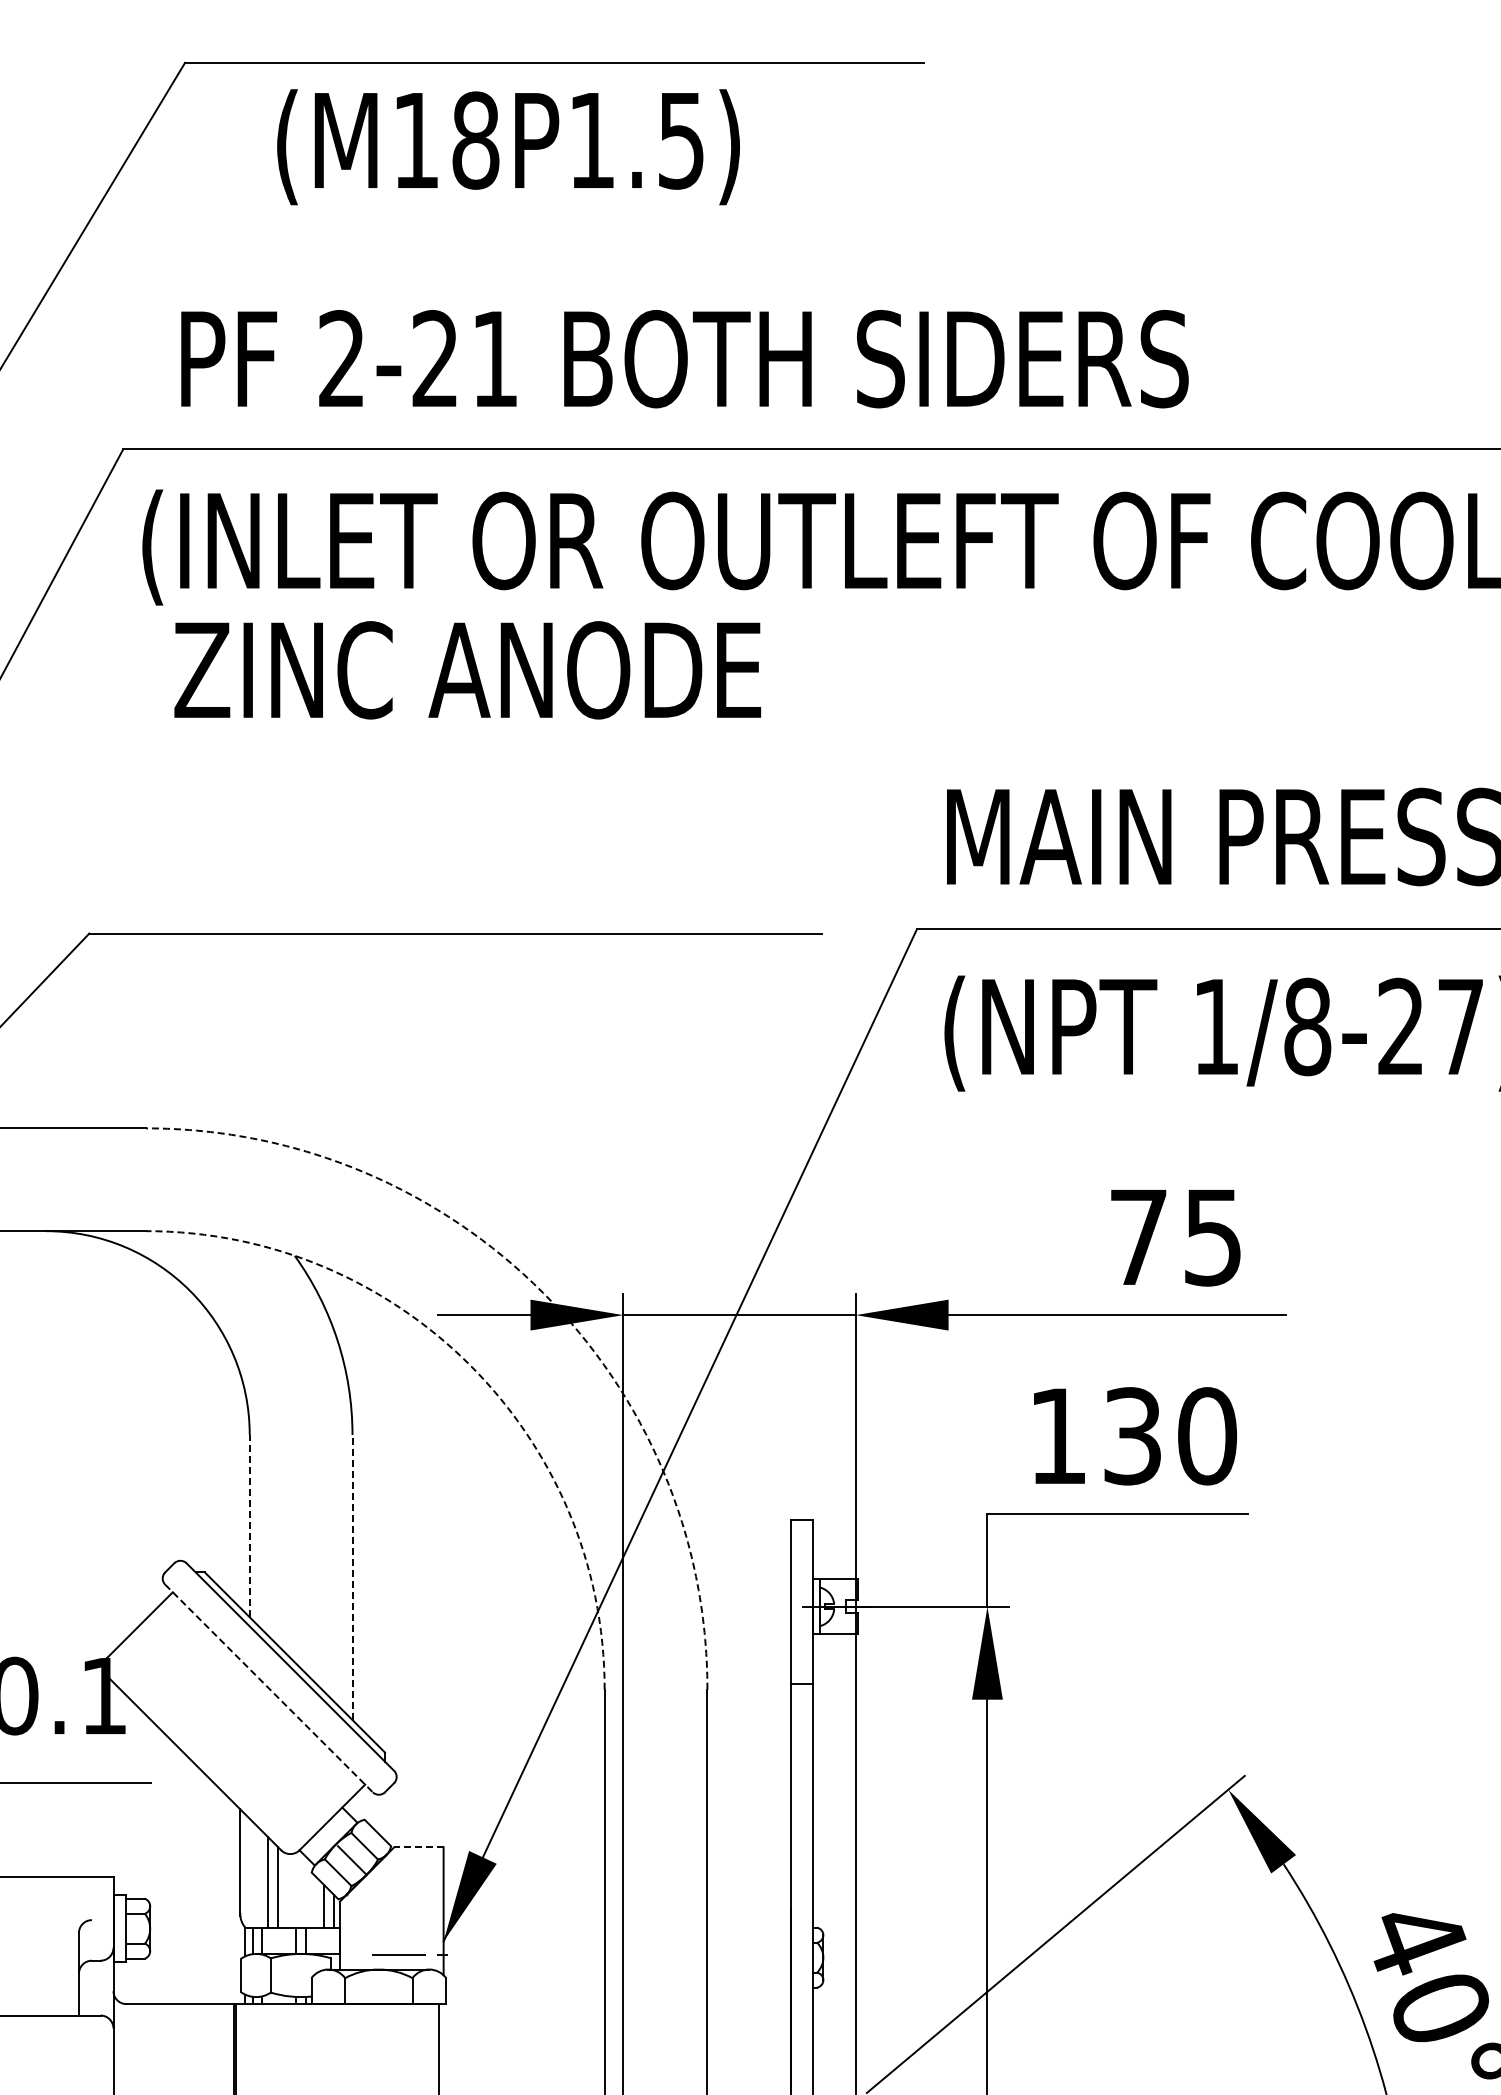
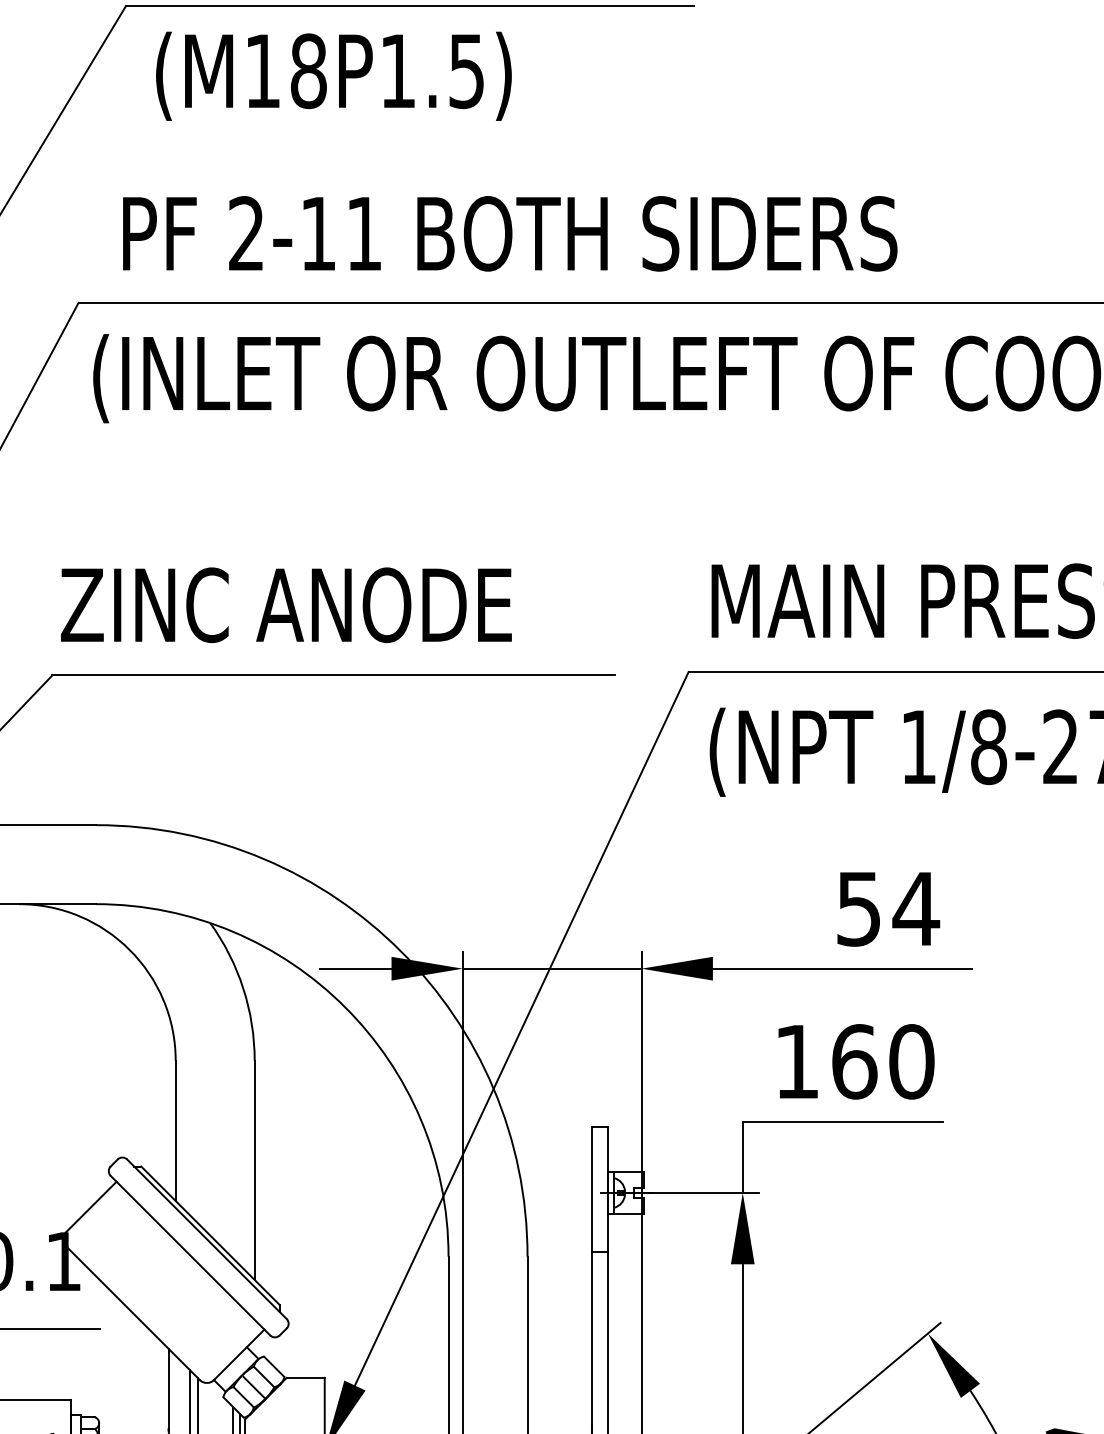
text: (508, 147) -> (333, 76), moved
text: (434, 358) -> (317, 233), 2-21 -> 2-11
text: (467, 670) -> (286, 605), moved
text: (1177, 1237) -> (888, 909), 75 -> 54
arc: (543, 1292) -> (401, 951), dashed -> solid
arc: (470, 1365) -> (345, 1007), dashed -> solid
text: (1133, 1436) -> (855, 1062), 130 -> 160
line: (249, 1525) -> (175, 1130), dashed -> solid
line: (352, 1577) -> (254, 1170), dashed -> solid
line: (269, 1688) -> (190, 1255), dashed -> solid
line: (418, 1847) -> (305, 1377), dashed -> solid

